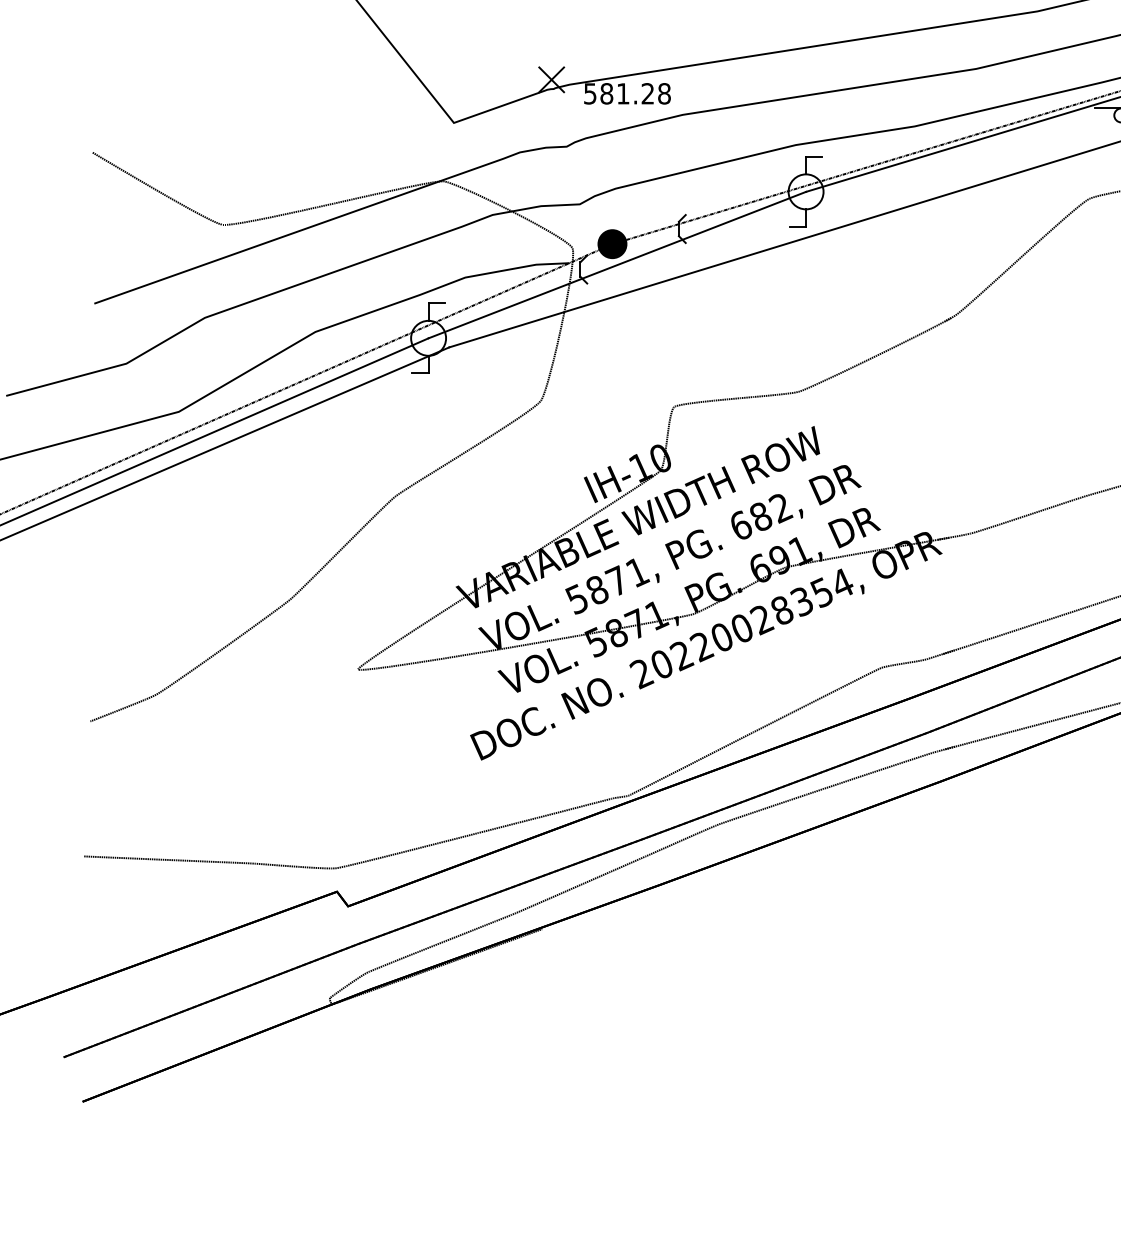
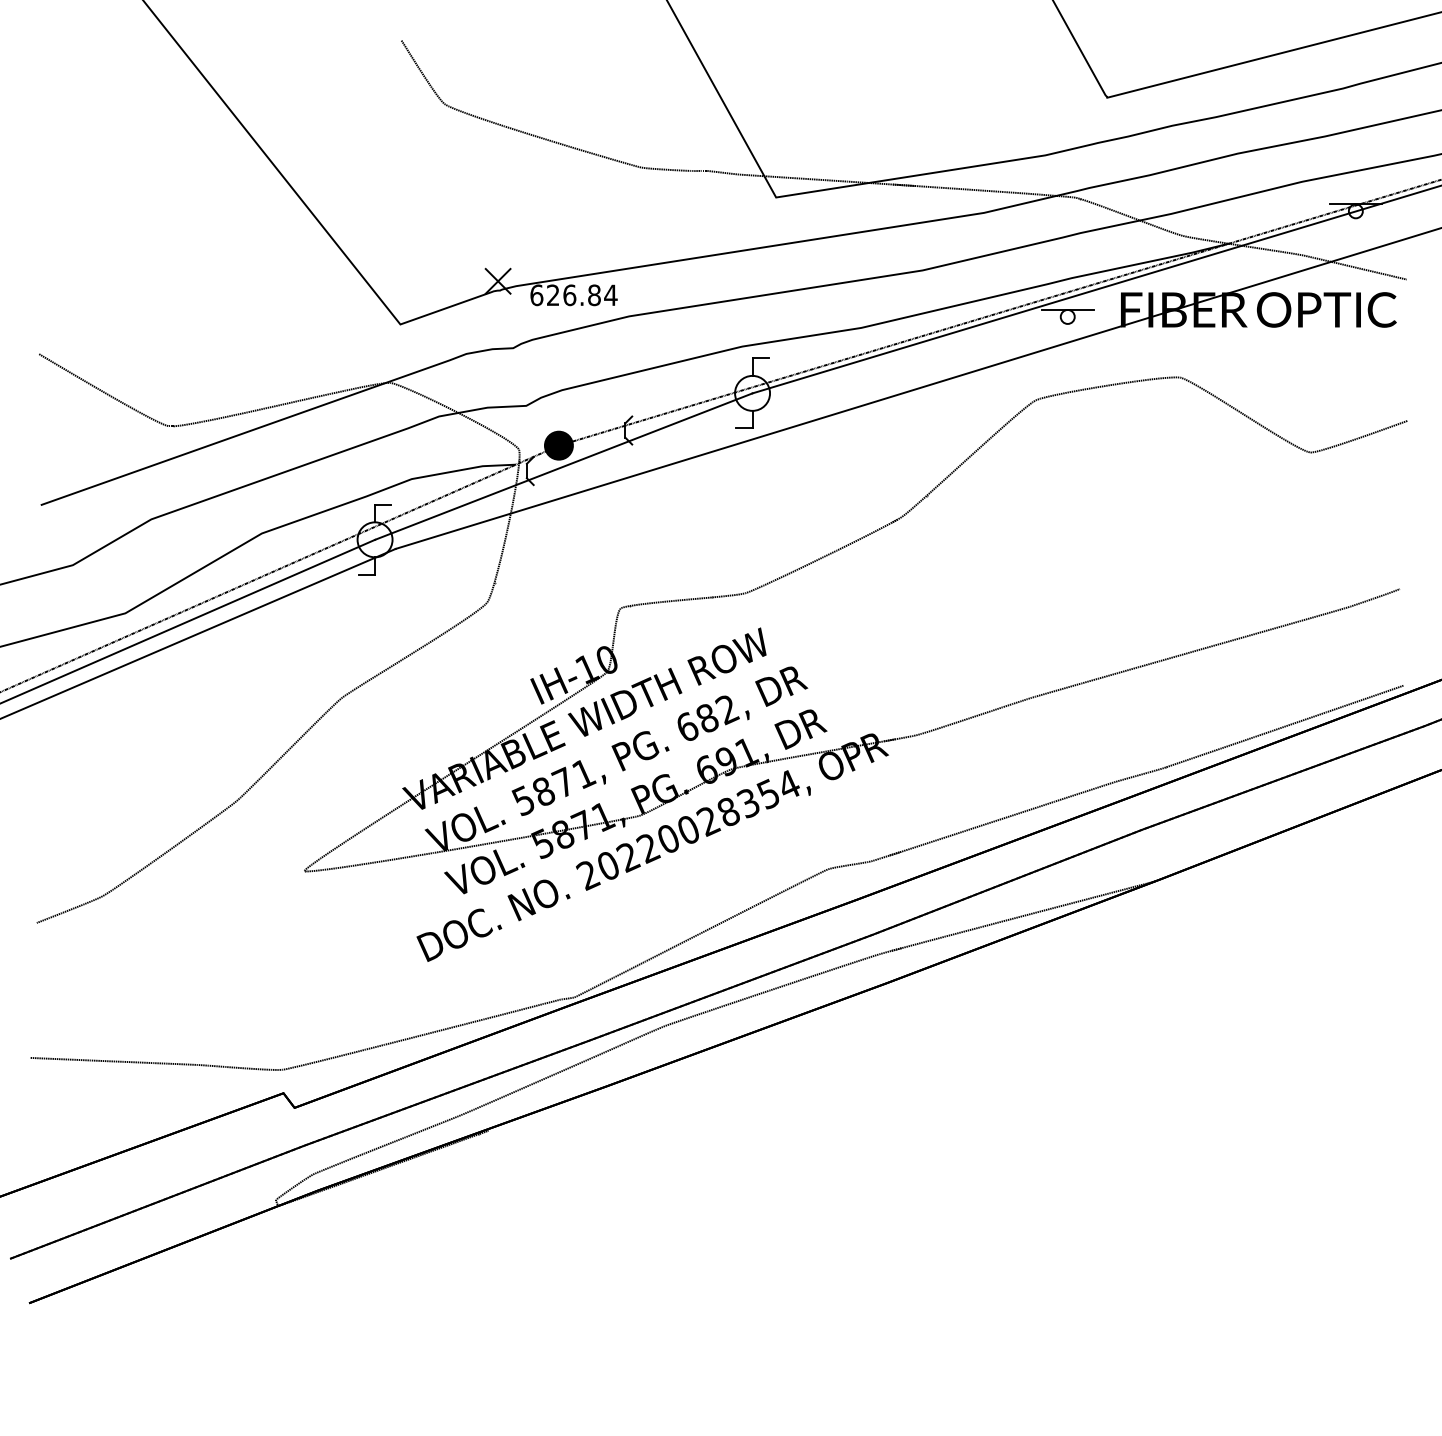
text: (627, 93) -> (573, 295), 581.28 -> 626.84

